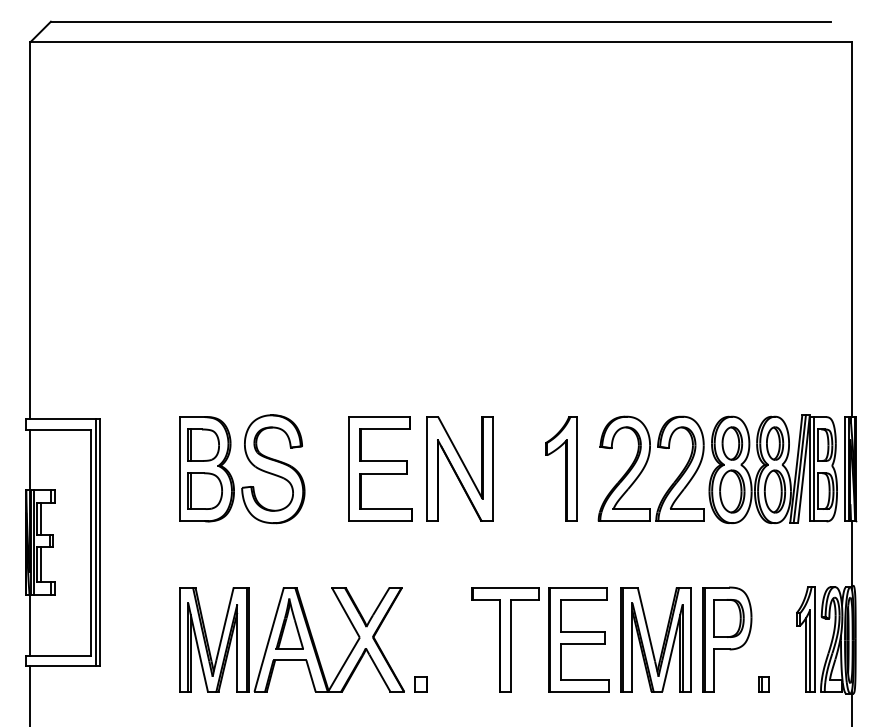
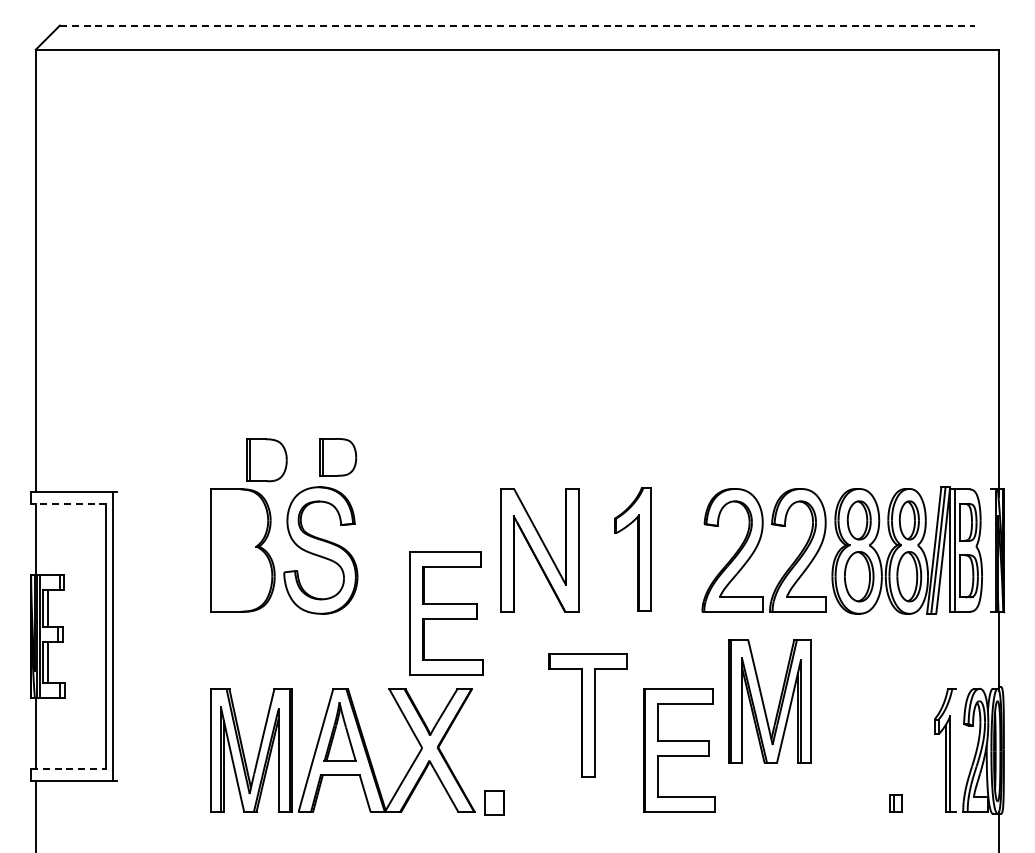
line: (441, 21) -> (517, 25), solid -> dashed
line: (58, 429) -> (68, 504), solid -> dashed
part: (204, 445) -> (338, 457), moved
part: (380, 469) -> (446, 613), moved
part: (561, 469) -> (632, 549), moved
line: (844, 469) -> (990, 550), removed
part: (204, 491) -> (266, 460), moved
line: (99, 542) -> (117, 636), removed
line: (814, 638) -> (955, 749), removed
part: (504, 639) -> (587, 715), moved
part: (655, 639) -> (769, 701), moved
part: (726, 639) -> (852, 750), removed
line: (58, 655) -> (68, 769), solid -> dashed
part: (421, 684) -> (494, 803), size x1.4

